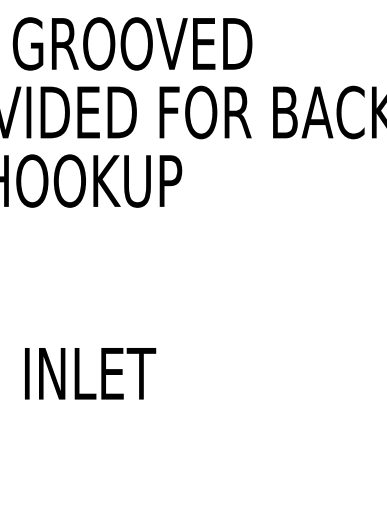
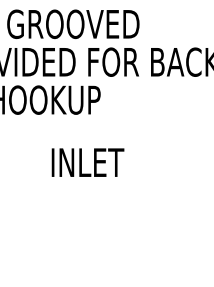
text: (89, 373) -> (87, 162), moved

